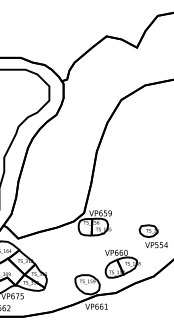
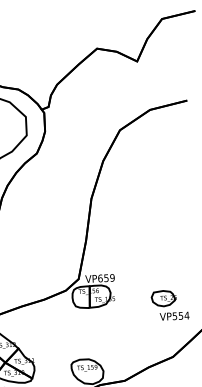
part: (122, 263) -> (131, 342), removed

